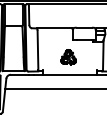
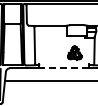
part: (68, 56) -> (74, 52), moved
line: (70, 74) -> (64, 68), solid -> dashed

